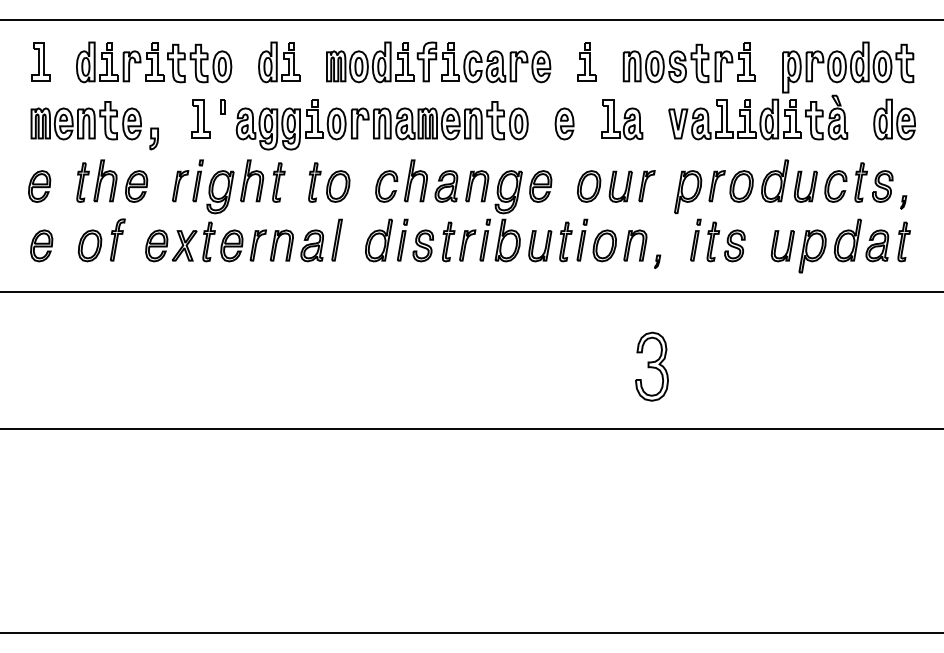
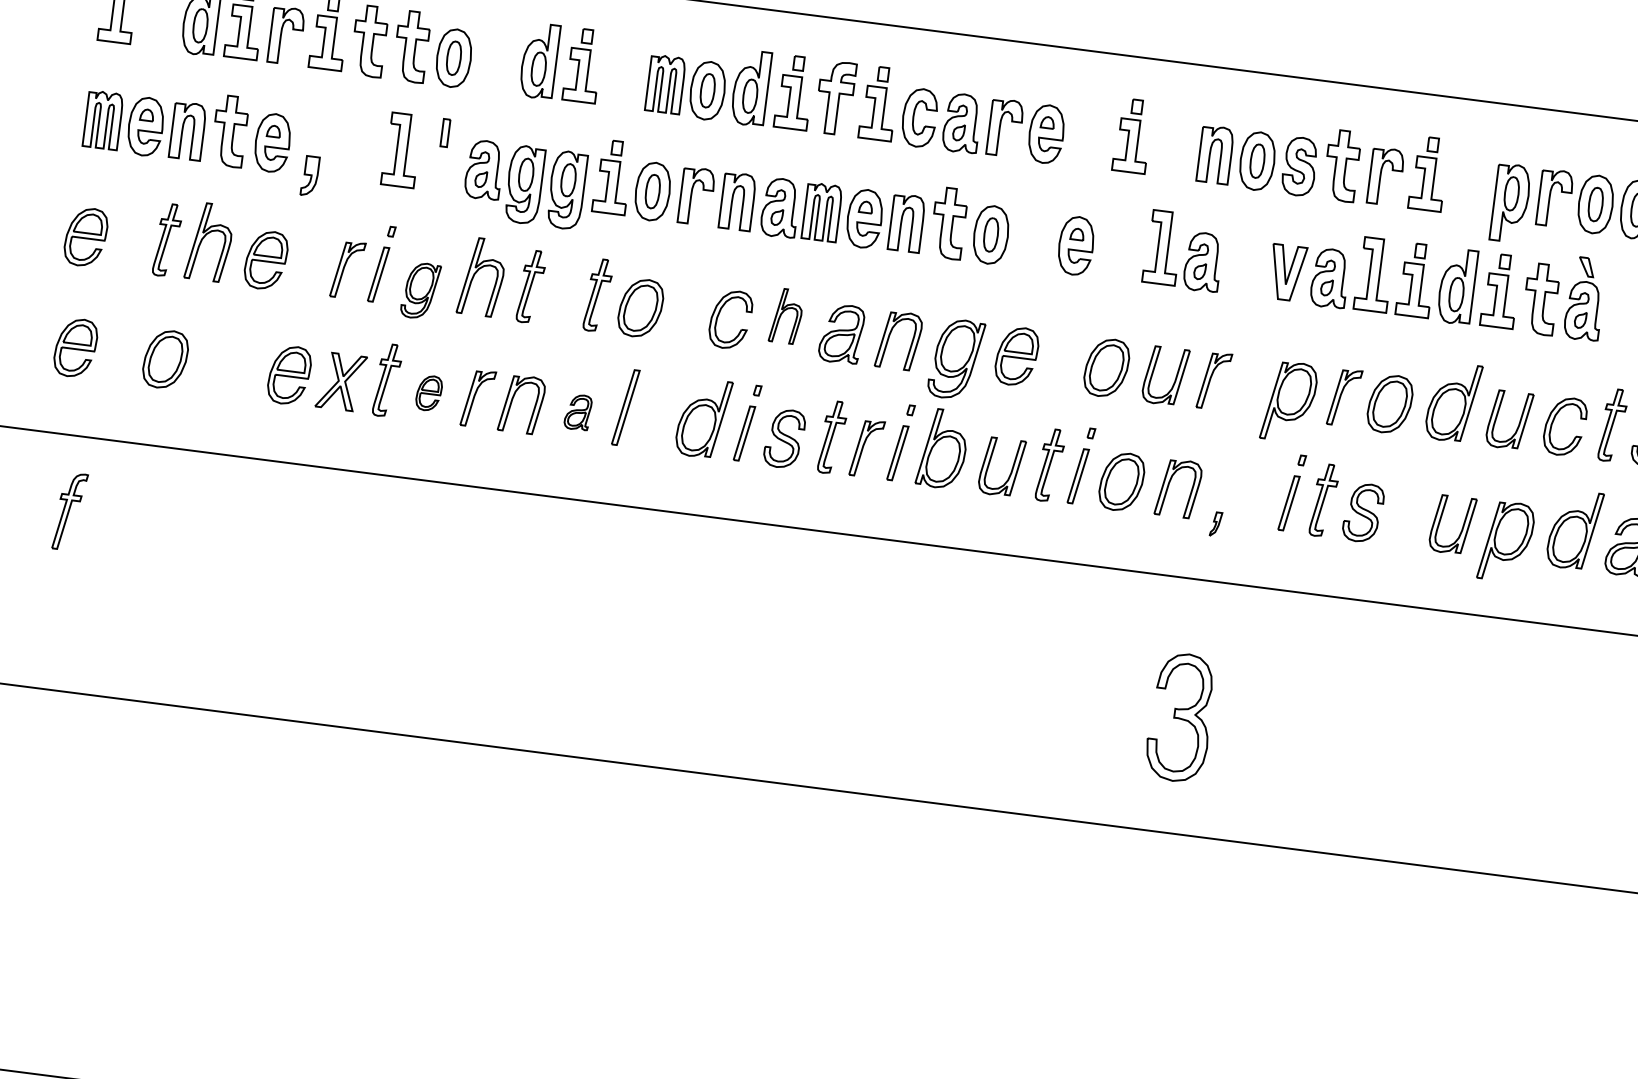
part: (415, 180) -> (785, 315), size x0.7
part: (220, 192) -> (420, 291), size x0.7
part: (117, 239) -> (69, 510), moved
part: (231, 245) -> (428, 392), size x0.6
part: (311, 245) -> (577, 411), size x0.6

